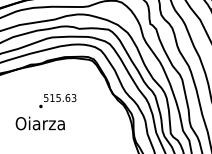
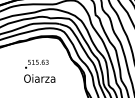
text: (40, 123) -> (39, 78), moved

